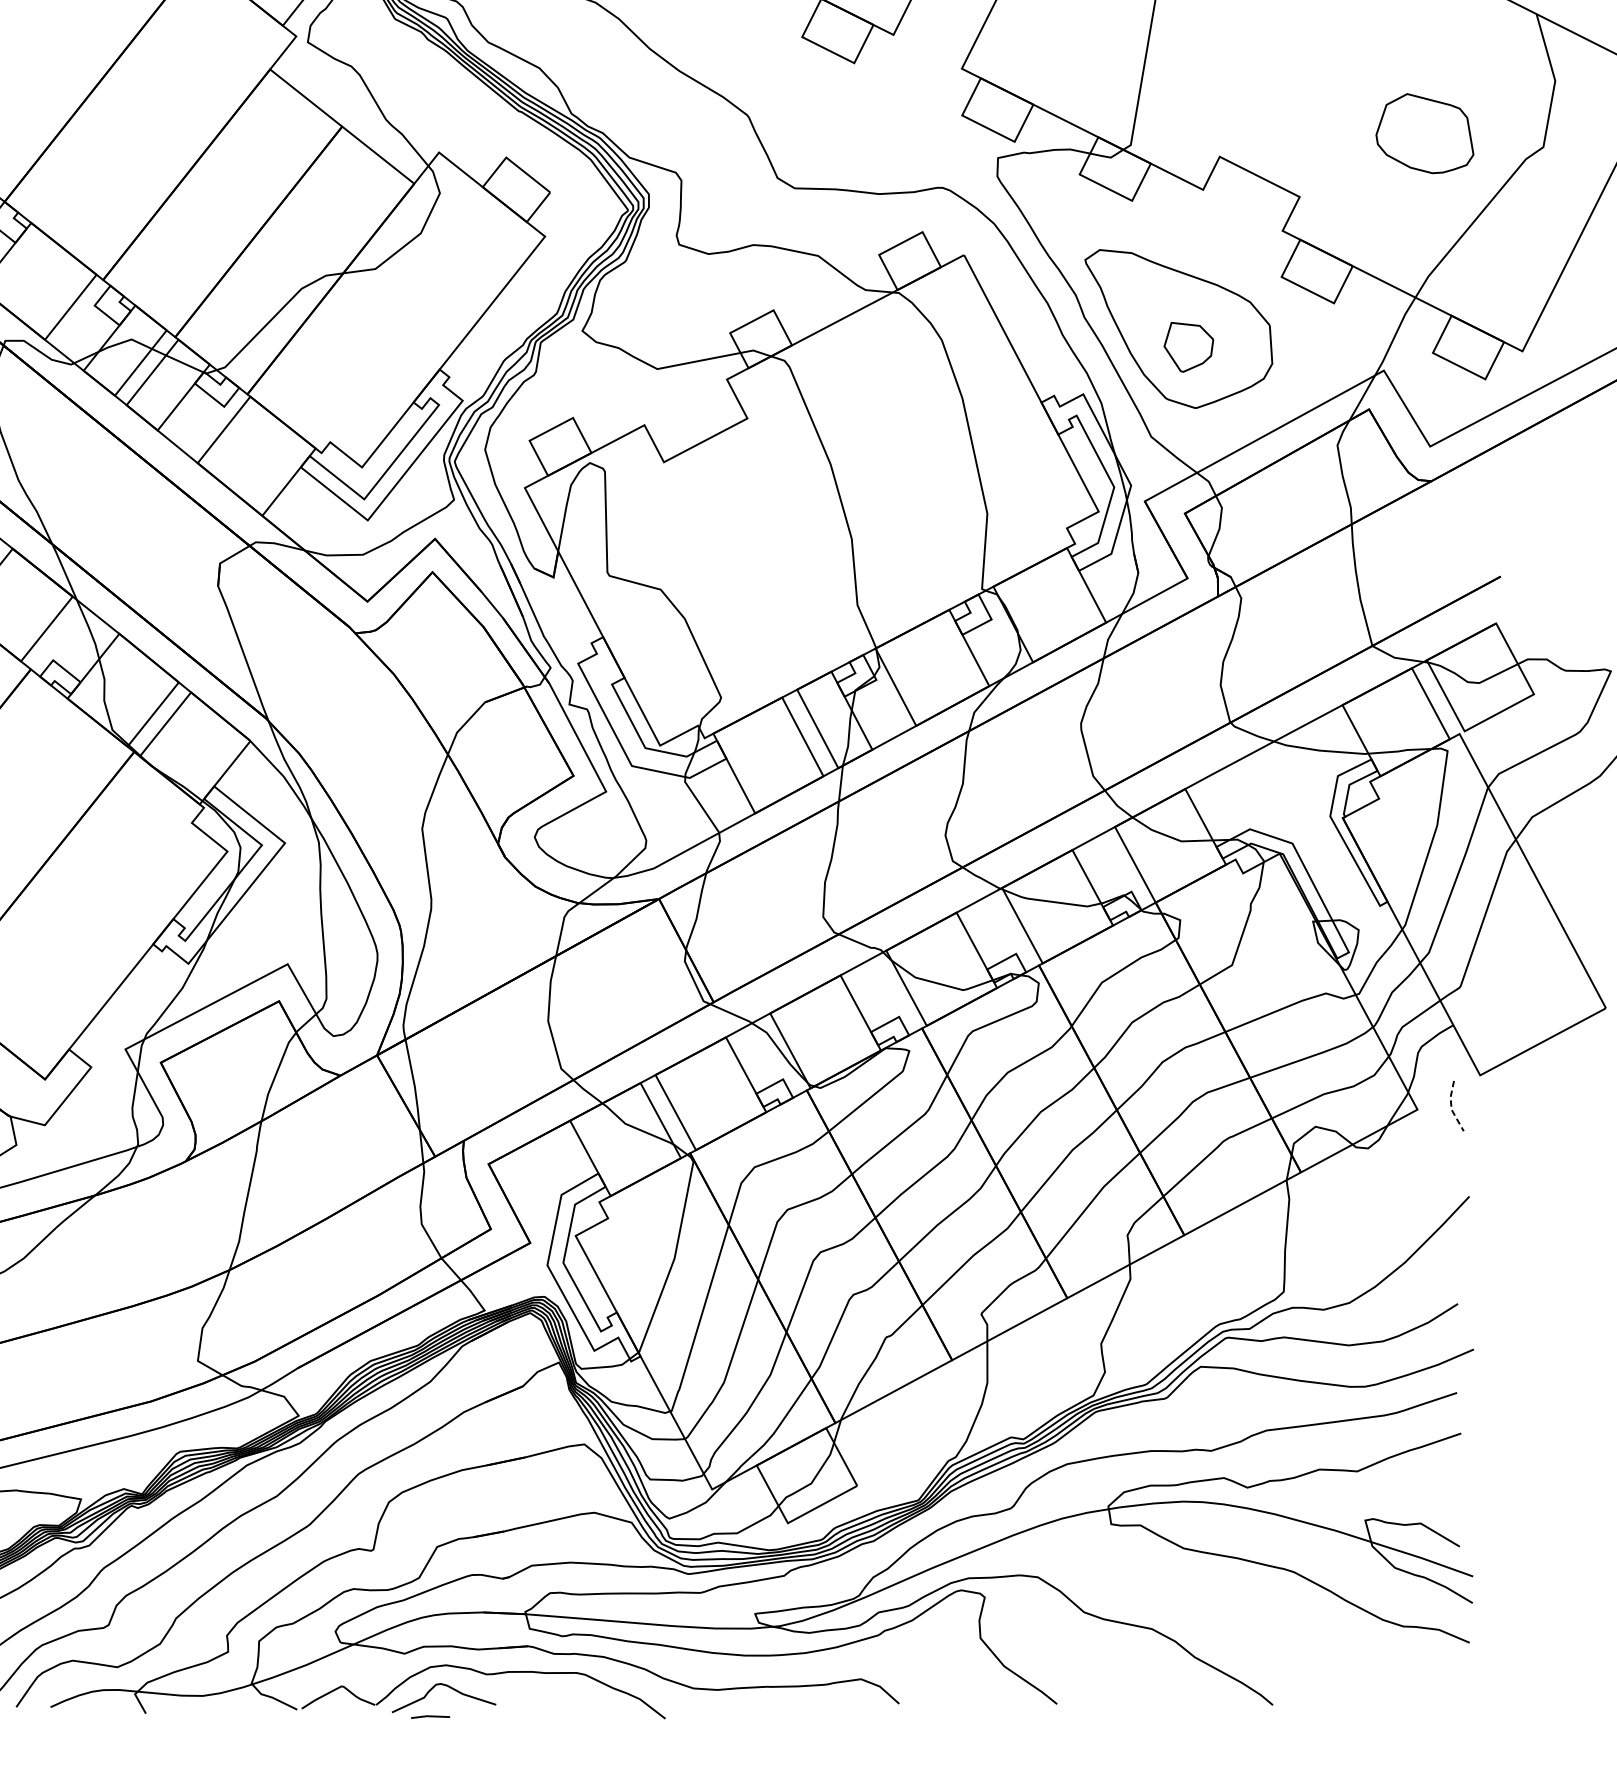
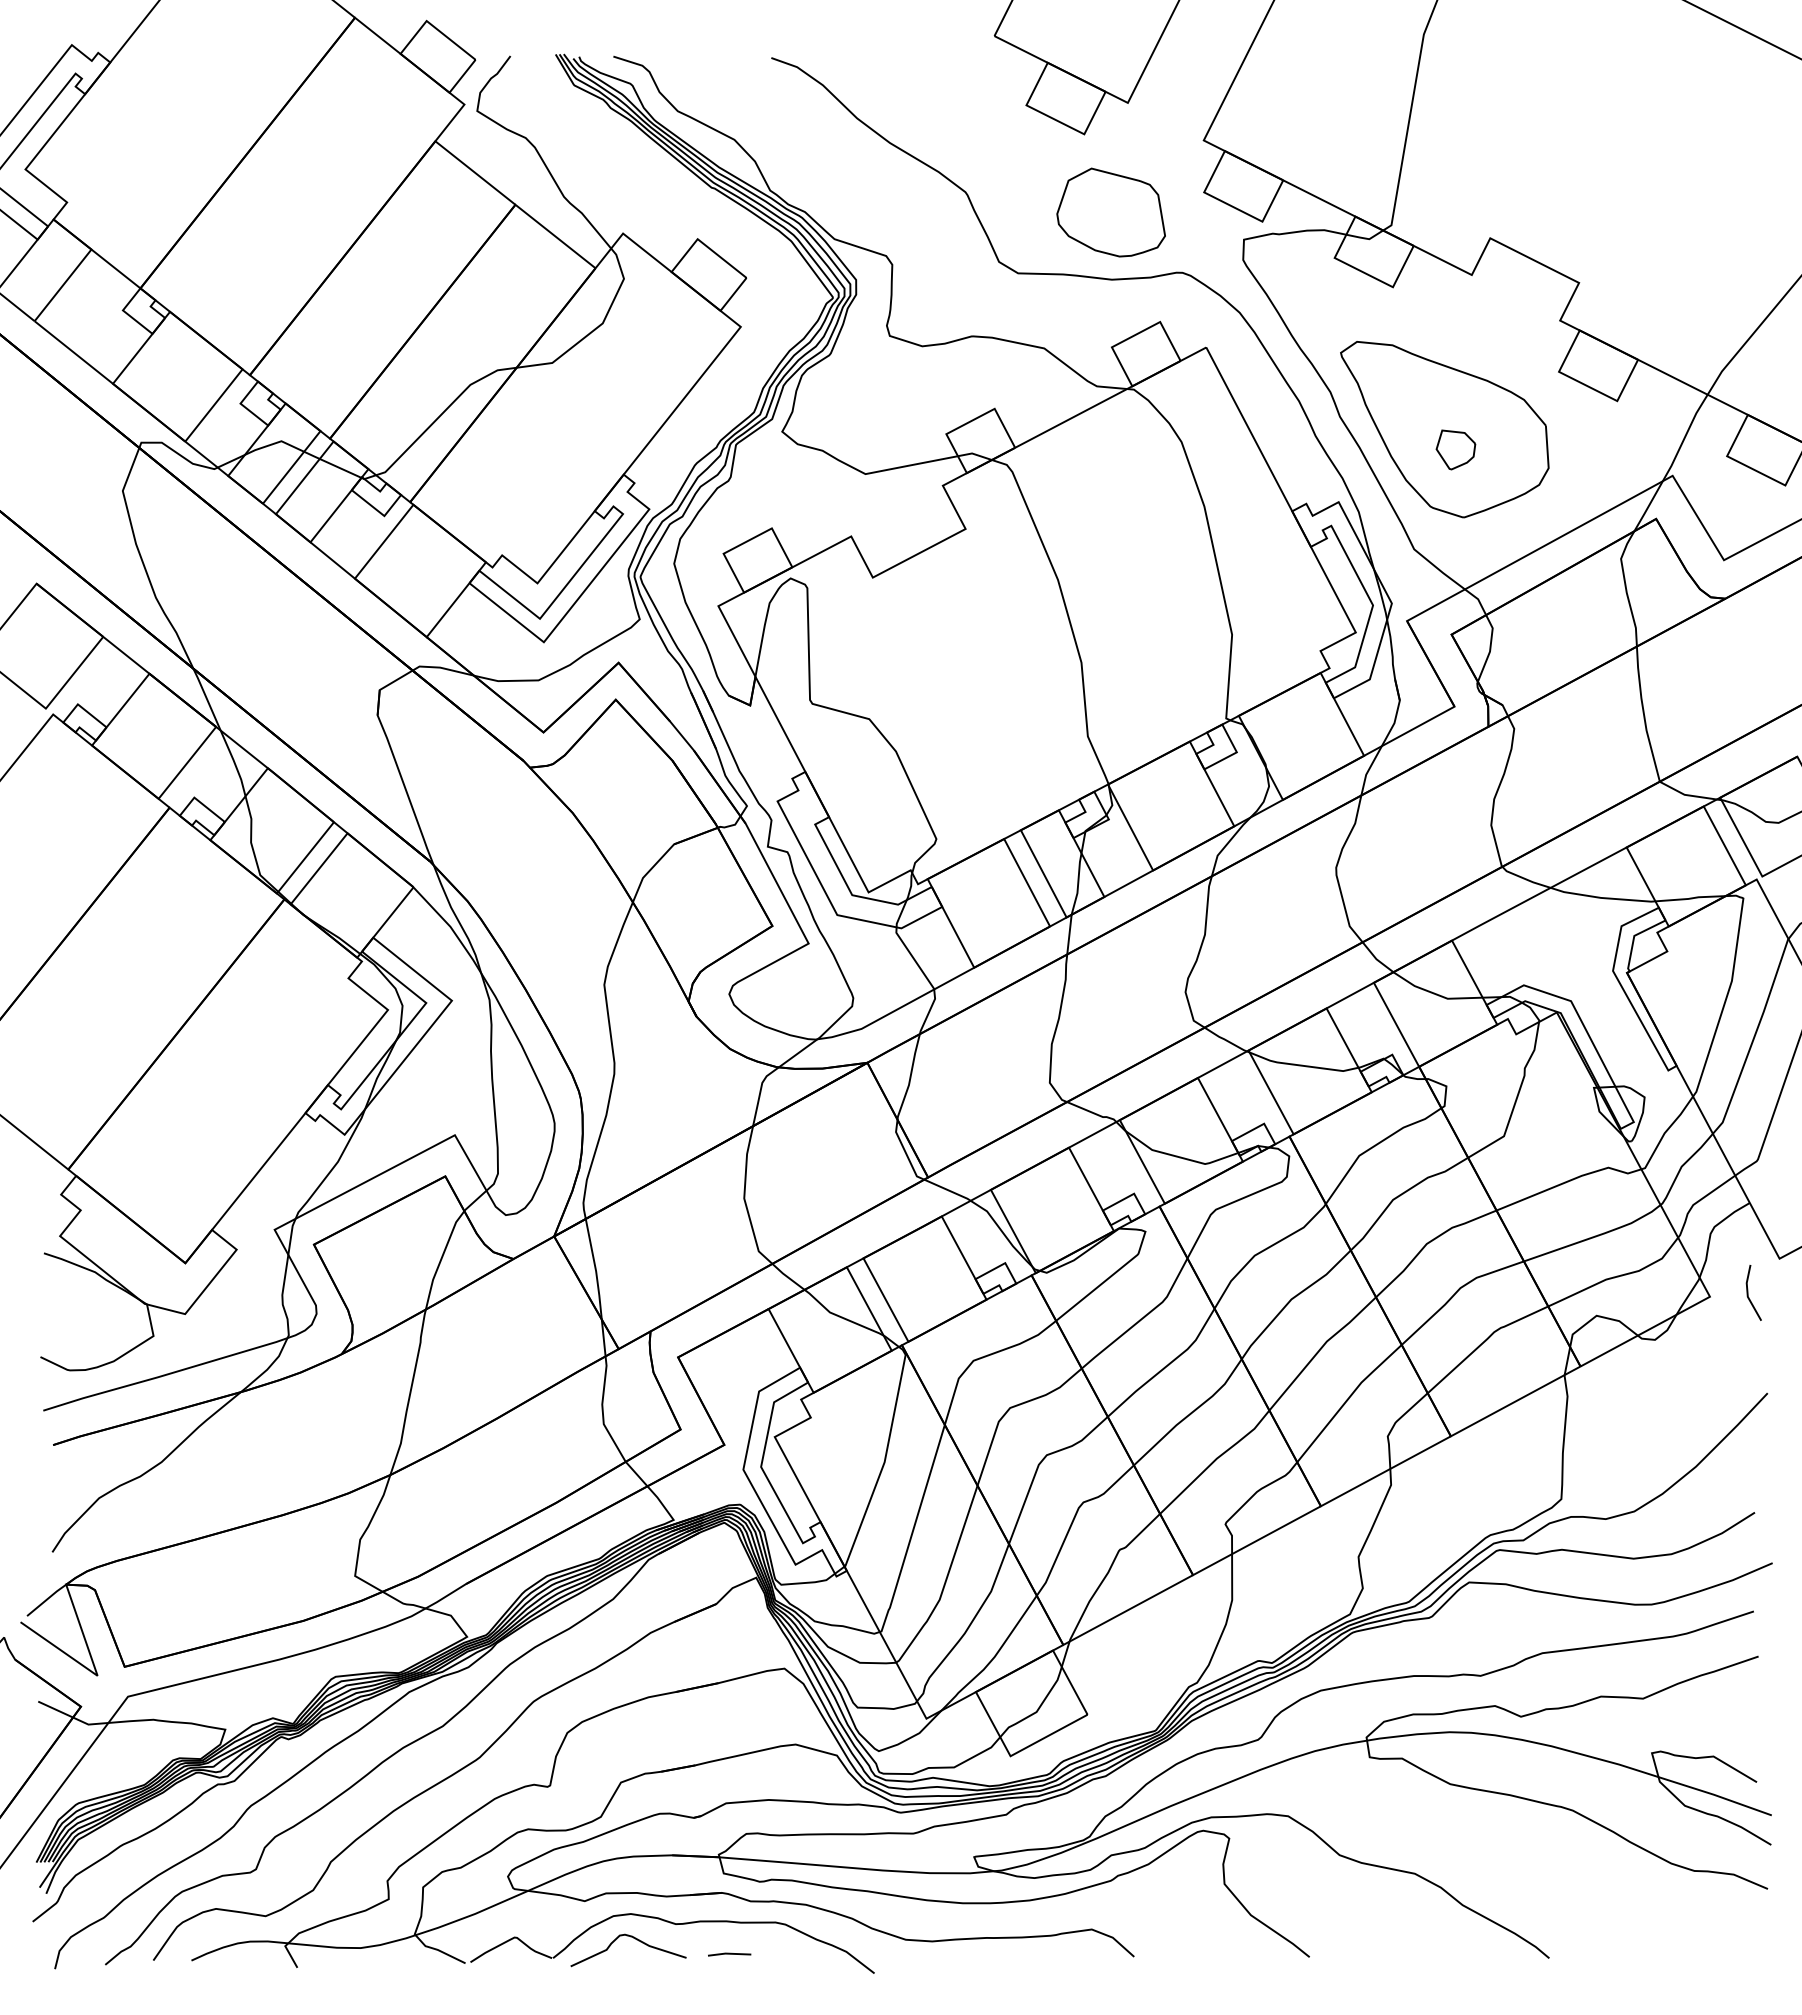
part: (1424, 133) -> (1110, 212), moved
part: (1188, 346) -> (1455, 449), size x0.71
line: (1451, 1107) -> (1747, 1294), dashed -> solid
line: (430, 1717) -> (729, 1954), moved

